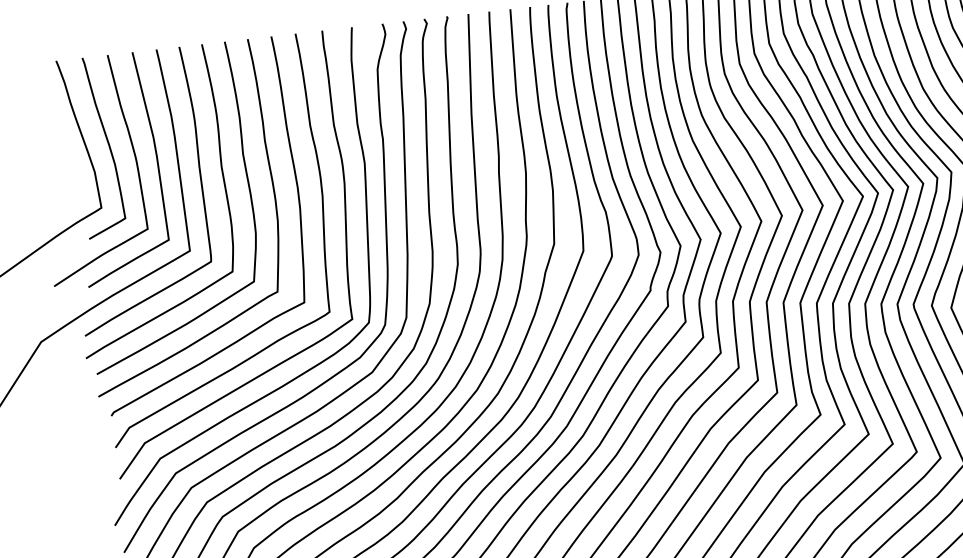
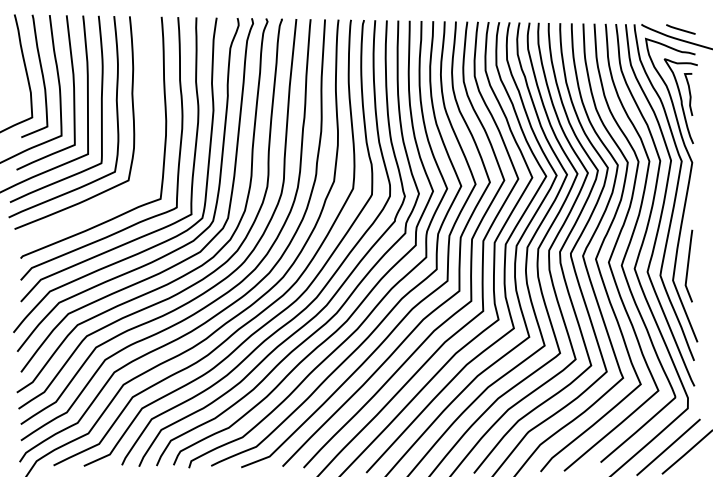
curve: (275, 204) -> (149, 130), removed

